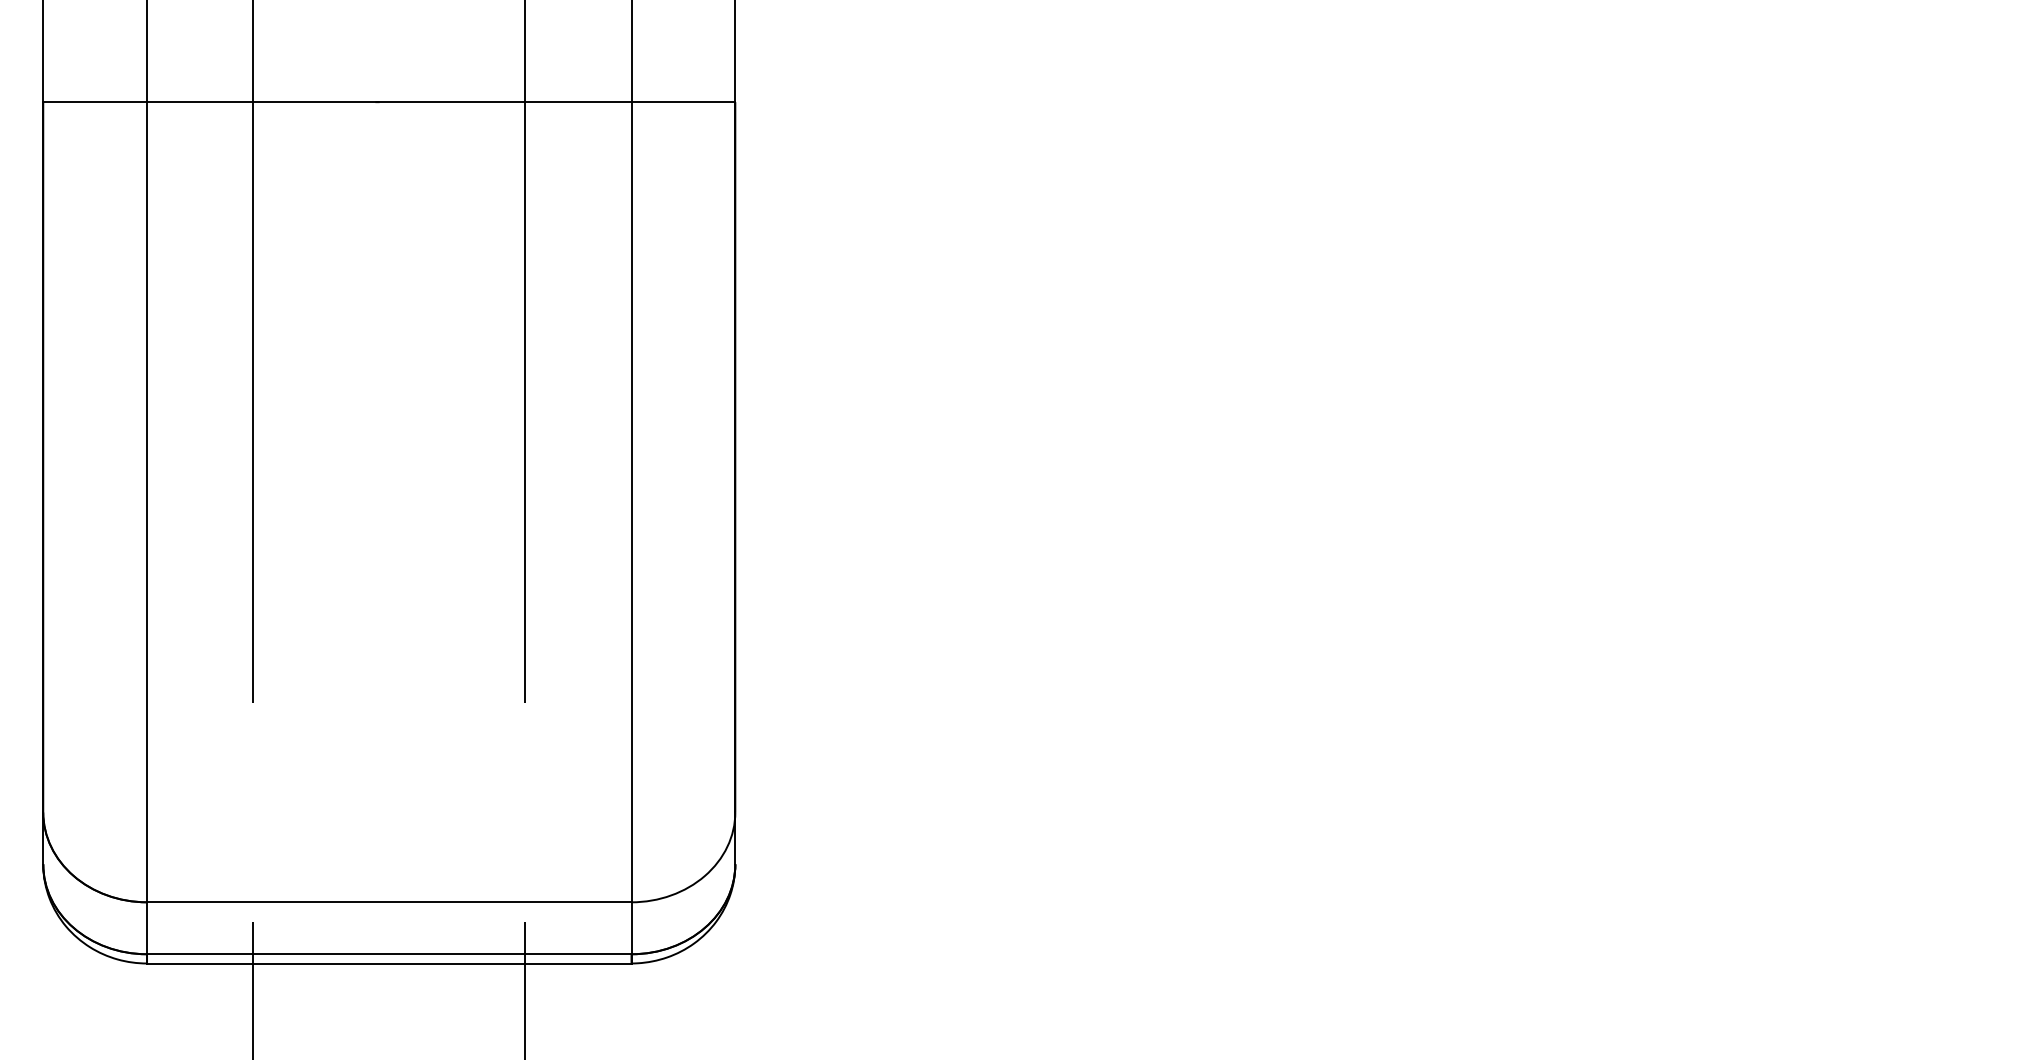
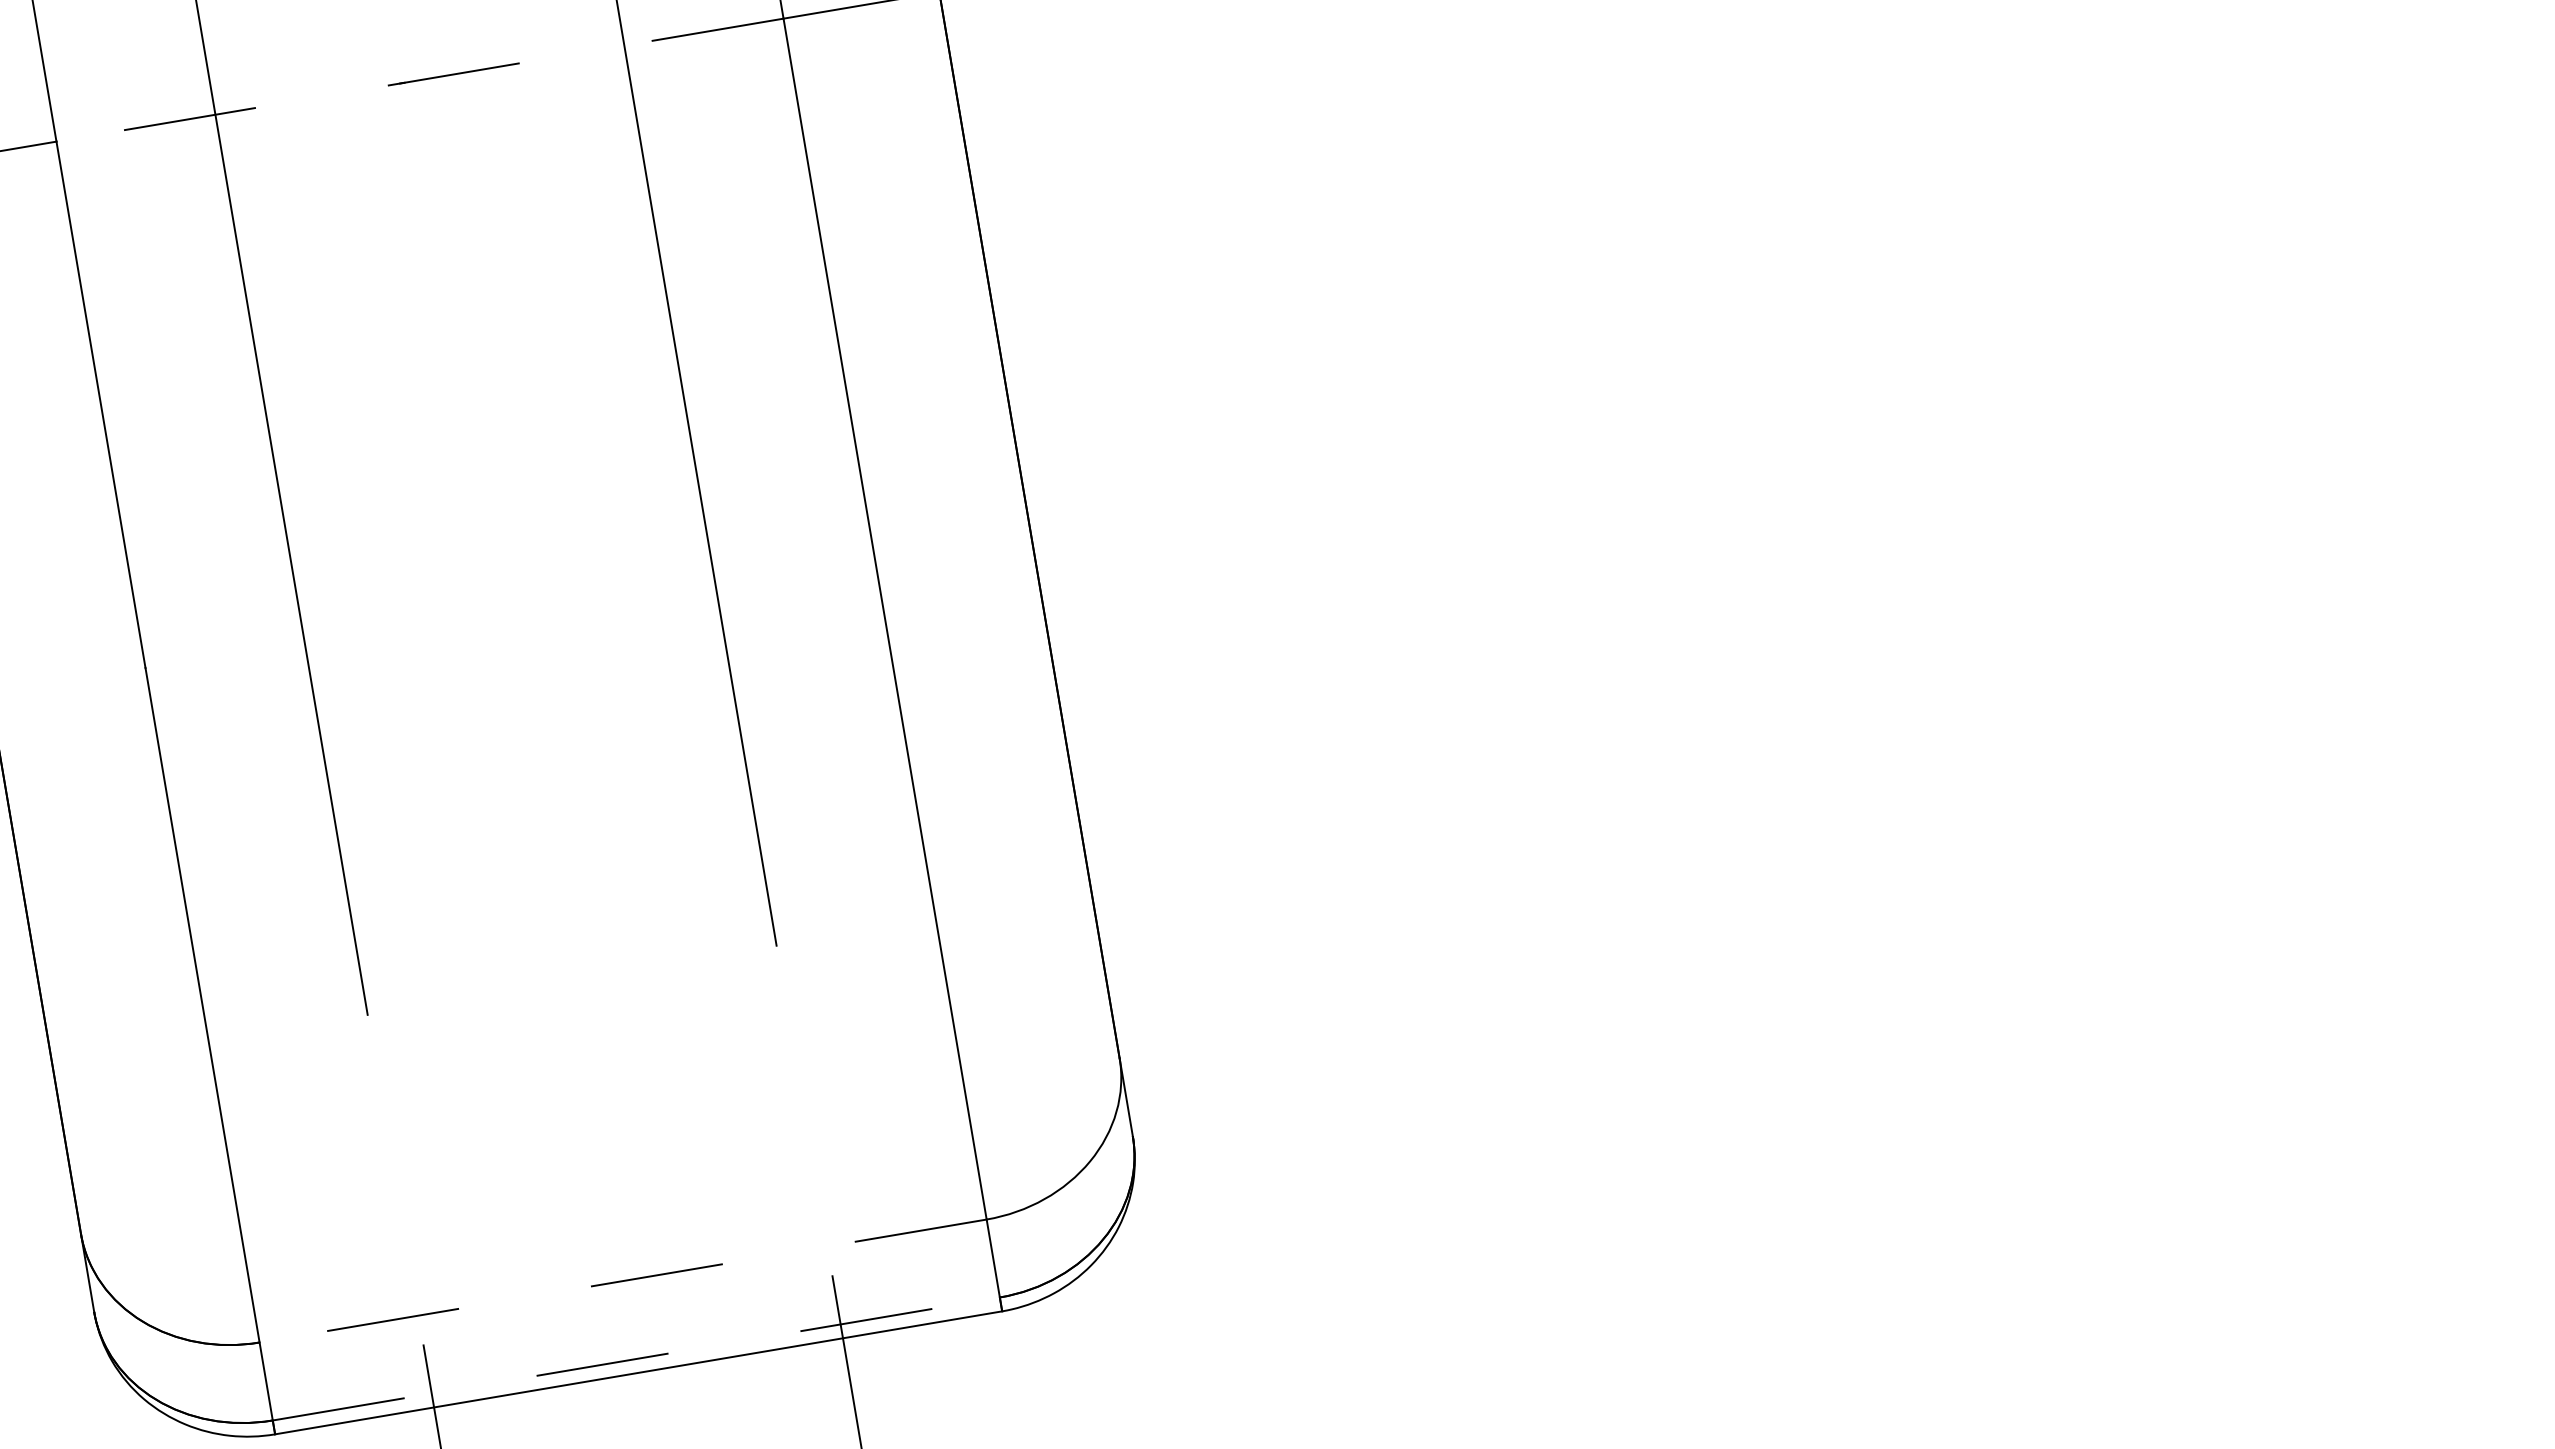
line: (388, 102) -> (418, 80), solid -> dashed
line: (388, 902) -> (621, 1281), solid -> dashed
line: (389, 954) -> (636, 1359), solid -> dashed

